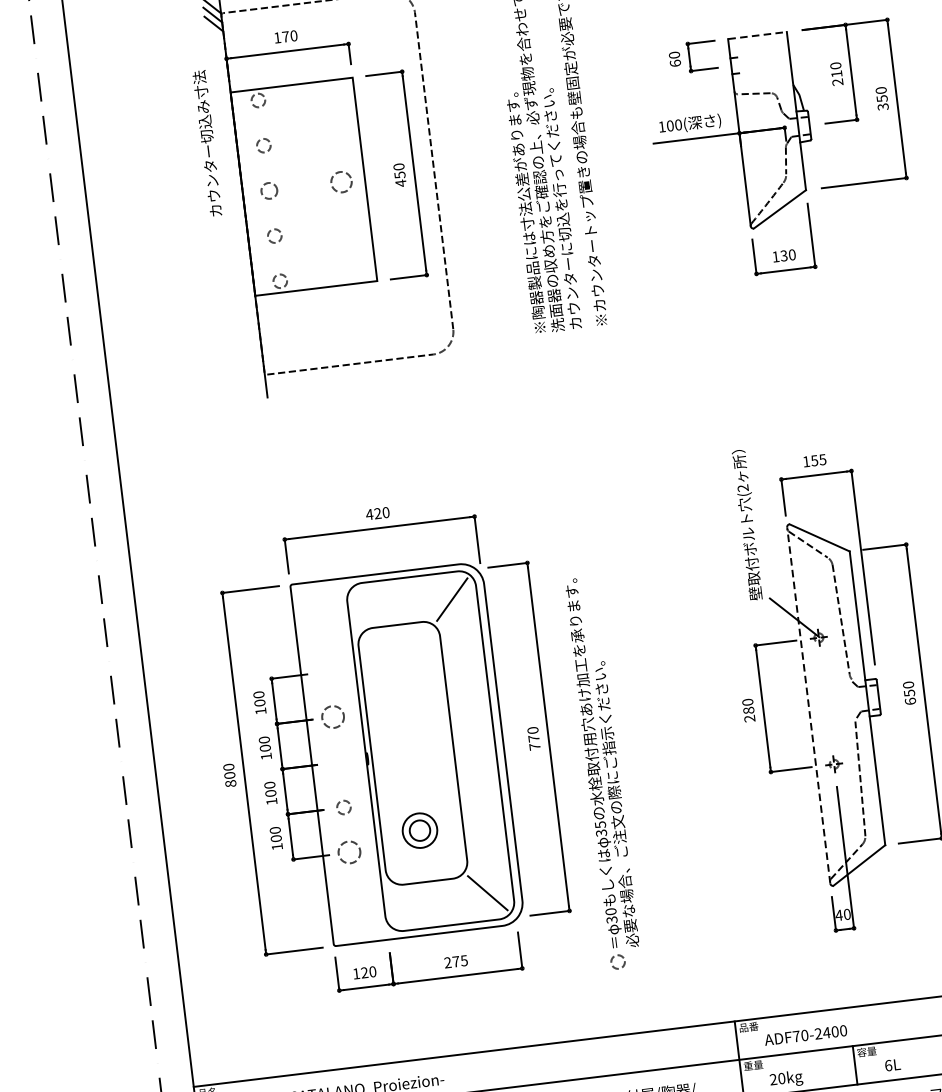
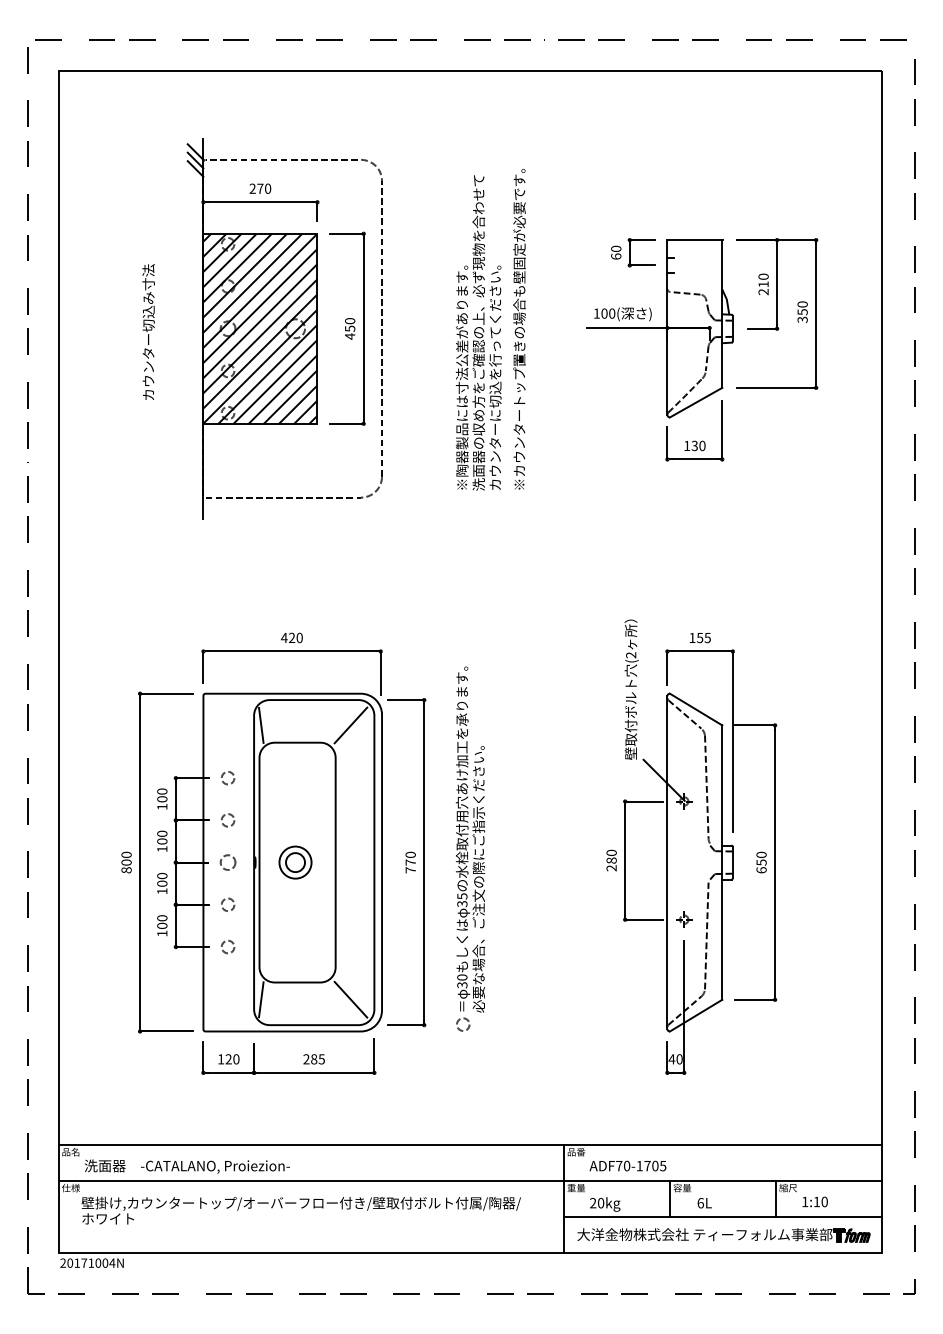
line: (758, 35) -> (695, 240), dashed -> solid
text: (277, 37) -> (252, 188), 170 -> 270
text: (207, 142) -> (148, 331), moved
hatch: (304, 186) -> (260, 328), added
line: (356, 610) -> (261, 724), added
circle: (326, 672) -> (227, 778), added
line: (808, 705) -> (667, 862), dashed -> solid
circle: (332, 717) -> (227, 820), size x0.62
circle: (337, 762) -> (227, 862), added
part: (603, 772) -> (470, 848), moved
part: (419, 830) -> (295, 862), moved
circle: (348, 853) -> (227, 947), size x0.62
line: (392, 904) -> (261, 999), added
text: (456, 961) -> (314, 1059), 275 -> 285
text: (830, 1031) -> (651, 1165), ADF70-2400 -> ADF70-1705

